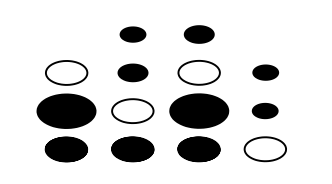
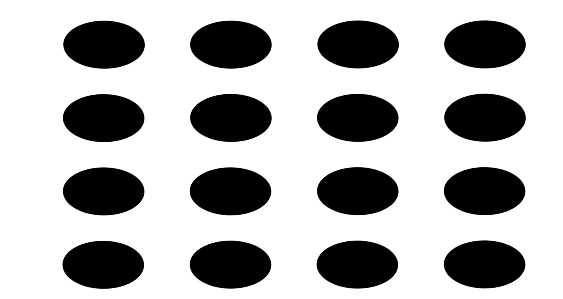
part: (66, 34) -> (103, 44), added
part: (132, 34) -> (229, 44), size x1.67
part: (198, 34) -> (356, 44), size x1.43
part: (265, 34) -> (484, 44), added
hatch: (66, 72) -> (103, 117), added
part: (132, 72) -> (229, 117), size x1.43
hatch: (198, 72) -> (356, 117), added
part: (265, 72) -> (484, 117), size x1.67
part: (66, 110) -> (103, 190), size x0.71
part: (198, 110) -> (356, 190), size x0.71
part: (264, 110) -> (482, 190), size x1.67
hatch: (132, 111) -> (229, 192), added
hatch: (265, 149) -> (484, 264), added

